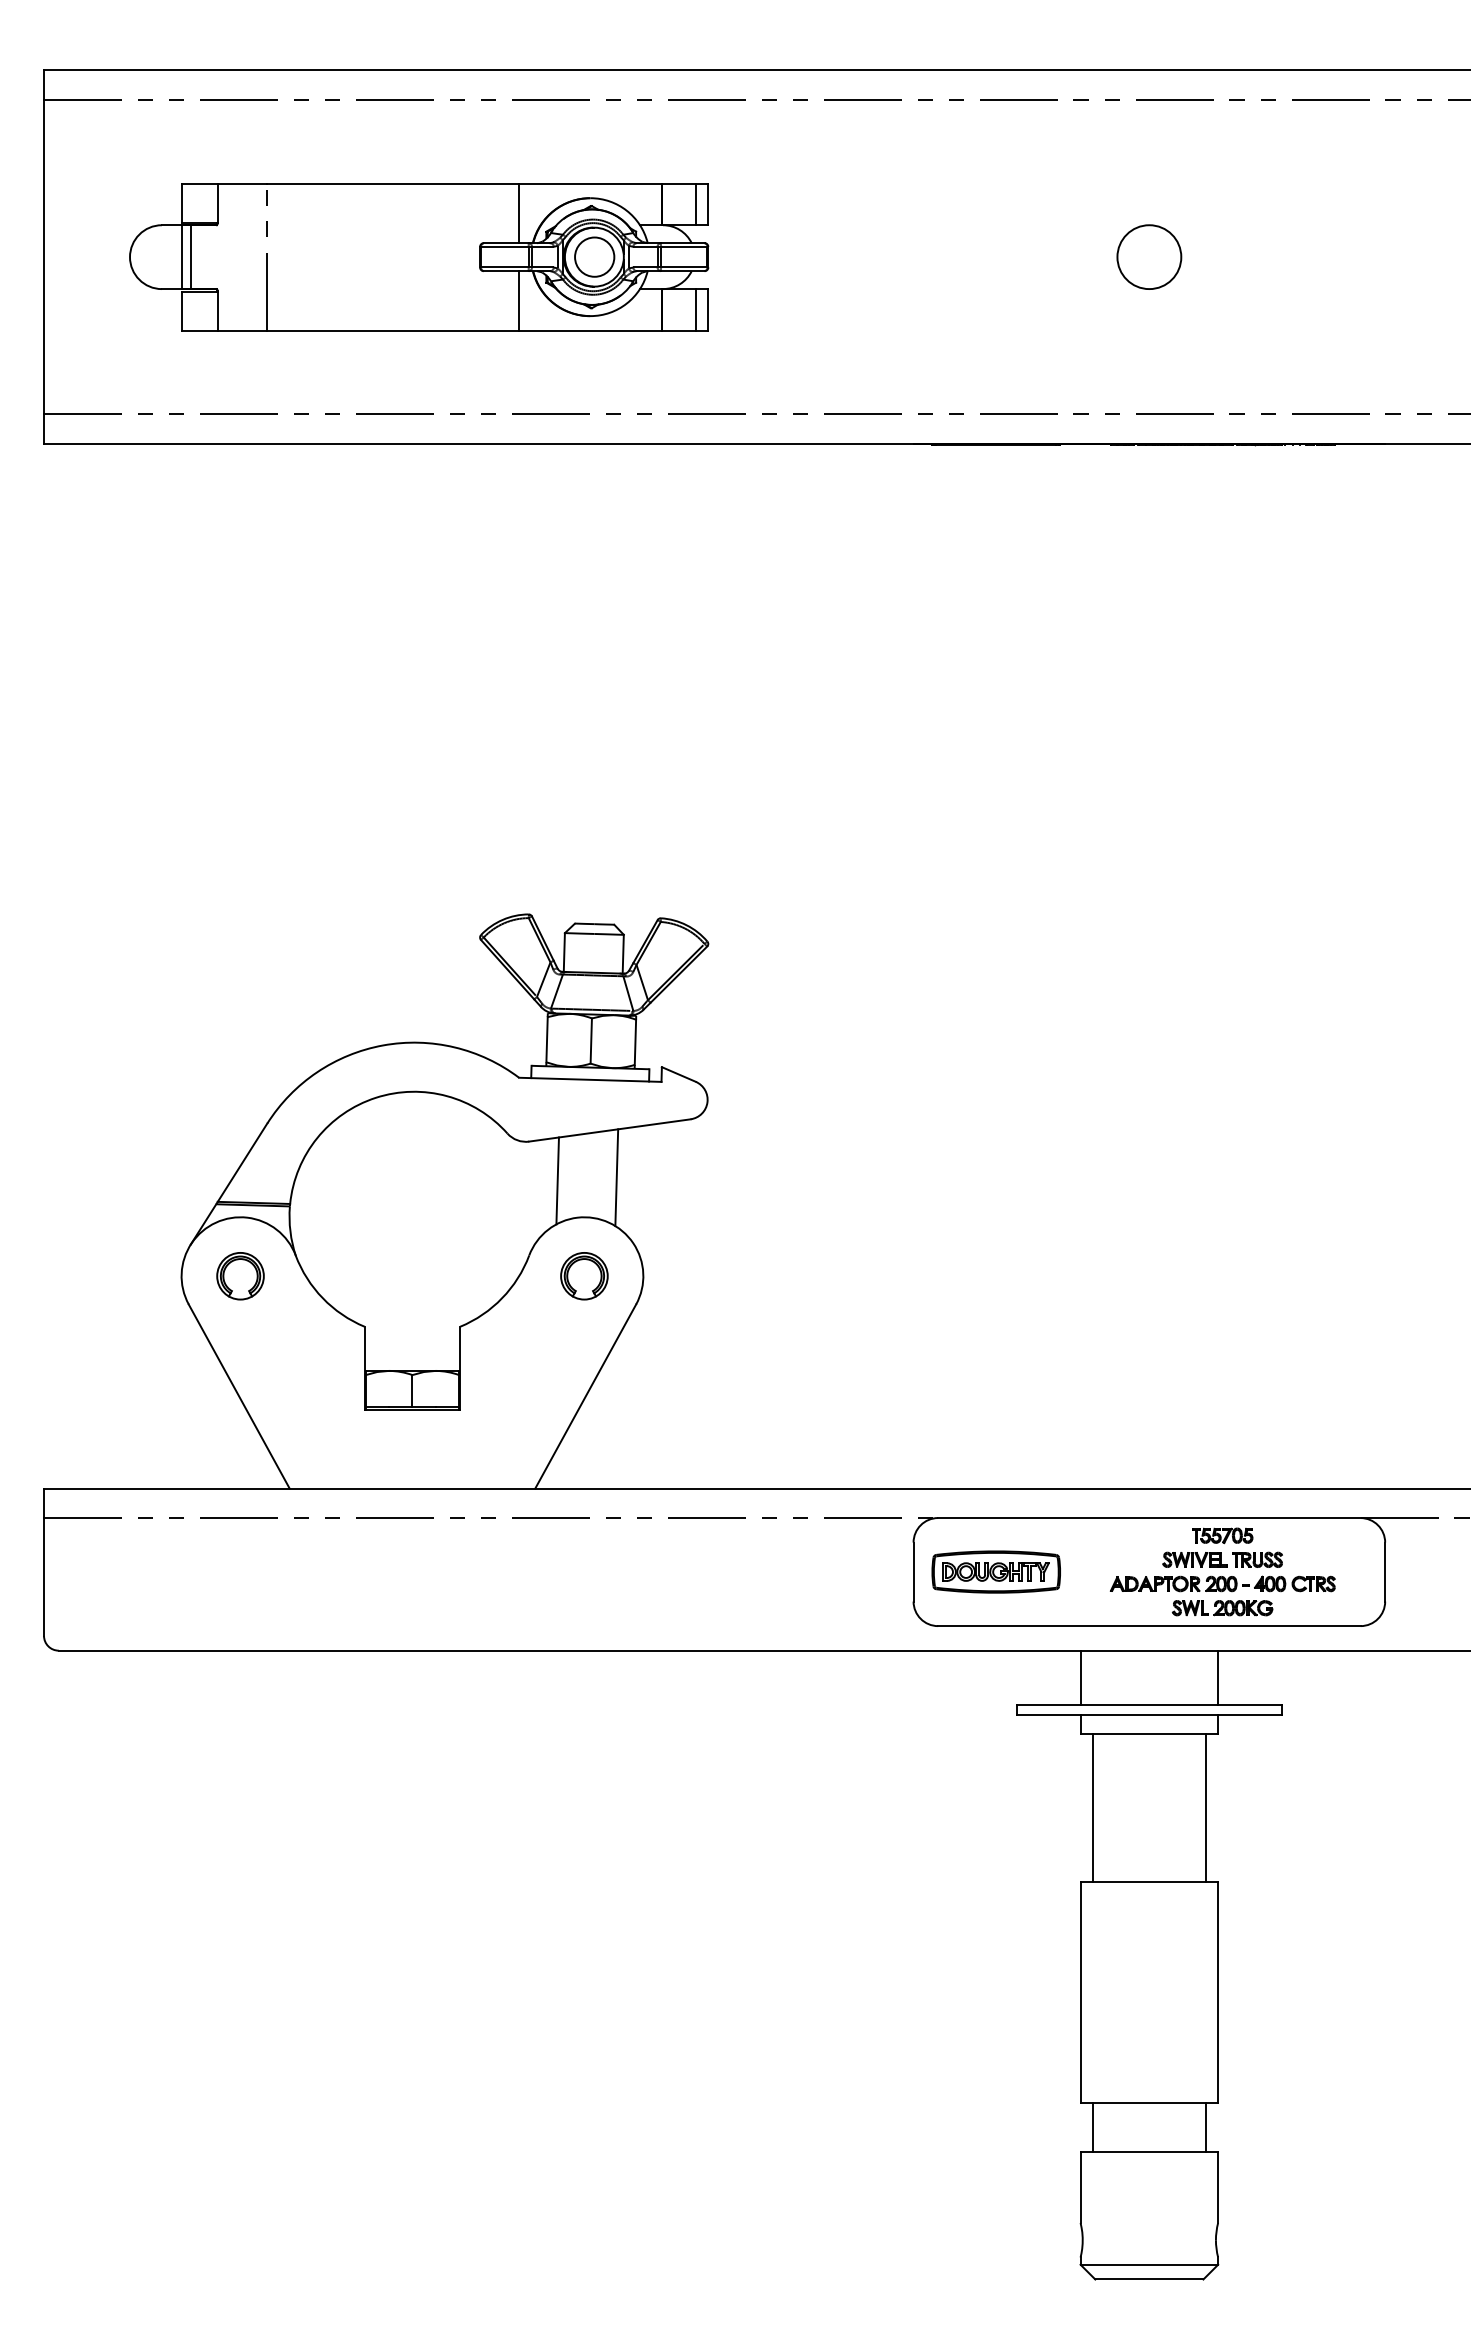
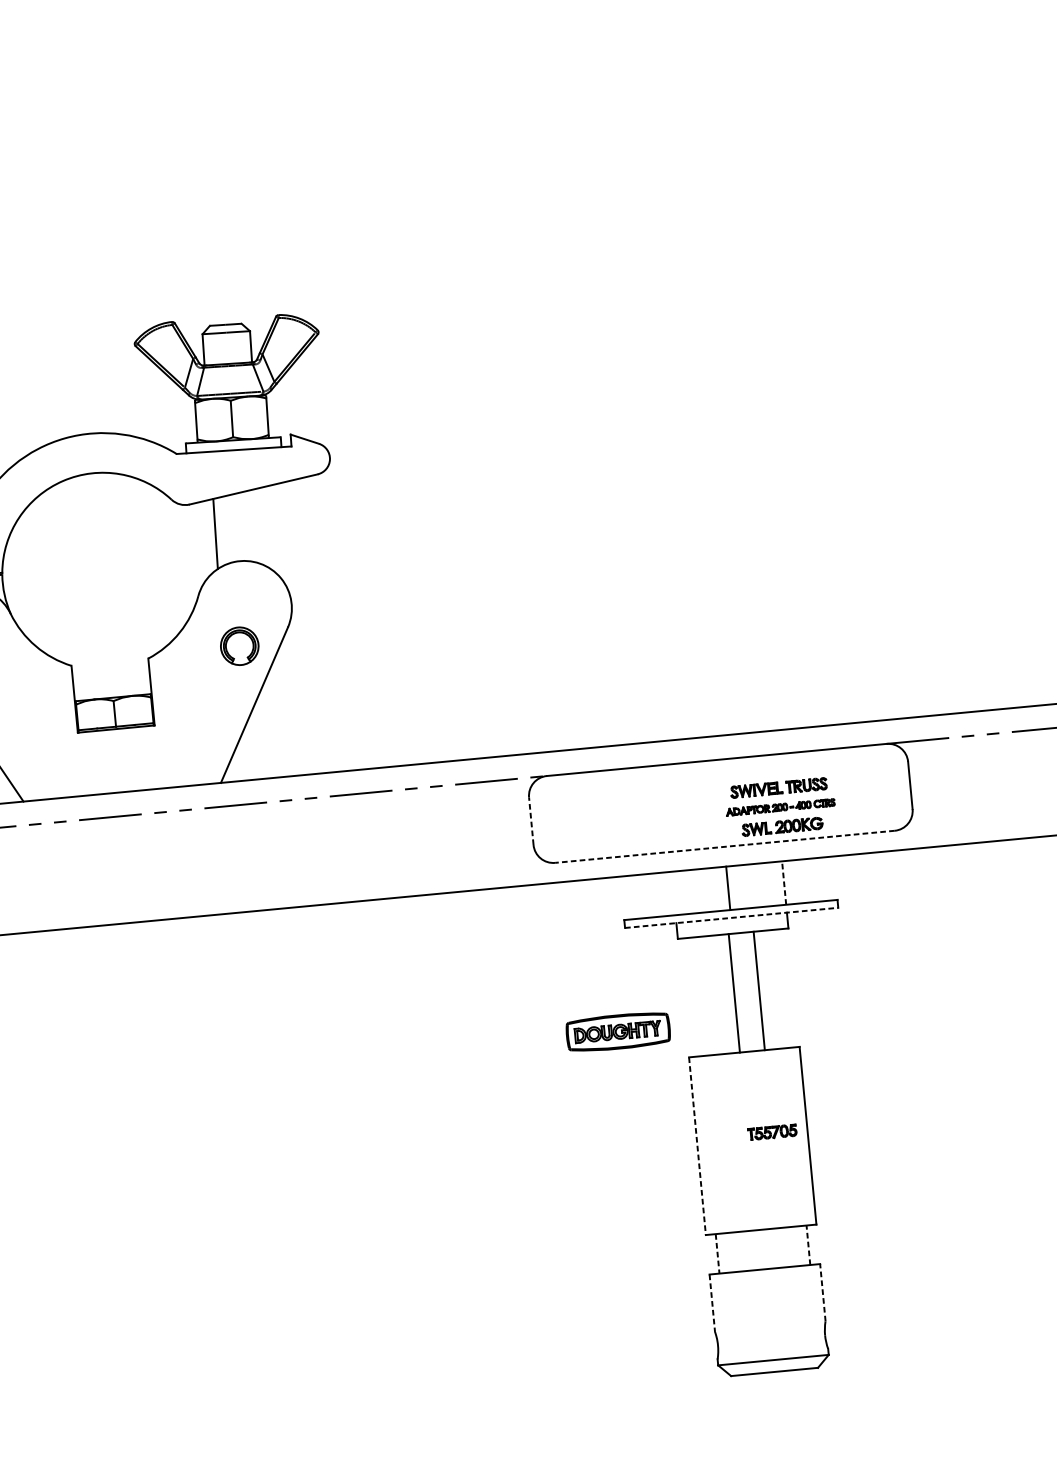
line: (616, 1177) -> (262, 526), removed
part: (584, 1276) -> (239, 646), moved
part: (1222, 1535) -> (772, 1132), moved
line: (913, 1571) -> (531, 820), solid -> dashed
part: (995, 1571) -> (617, 1031), moved
part: (1222, 1583) -> (780, 807), size x0.6
line: (1148, 1626) -> (724, 847), solid -> dashed
line: (1080, 1677) -> (728, 888), moved
line: (1218, 1677) -> (784, 882), solid -> dashed
line: (1149, 1714) -> (731, 917), solid -> dashed
line: (1092, 1807) -> (758, 990), moved
line: (1205, 1807) -> (734, 993), moved
line: (1080, 1992) -> (697, 1146), solid -> dashed
line: (1092, 2127) -> (717, 1254), solid -> dashed
line: (1205, 2127) -> (808, 1245), solid -> dashed
line: (1080, 2187) -> (712, 1303), solid -> dashed
line: (1218, 2187) -> (823, 1292), solid -> dashed

